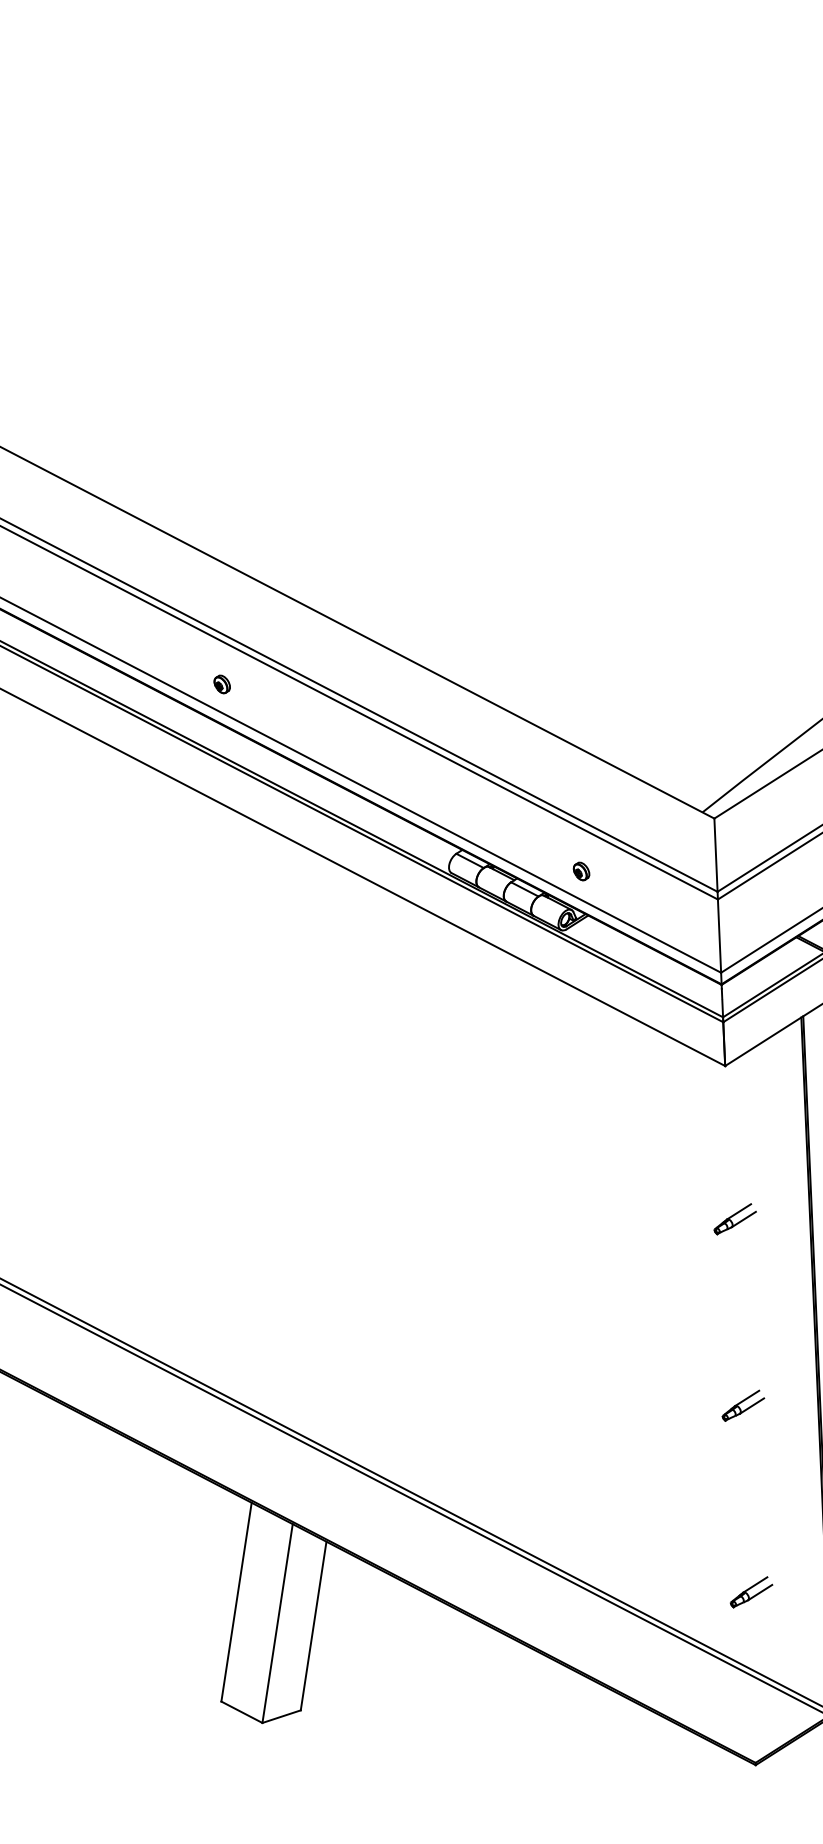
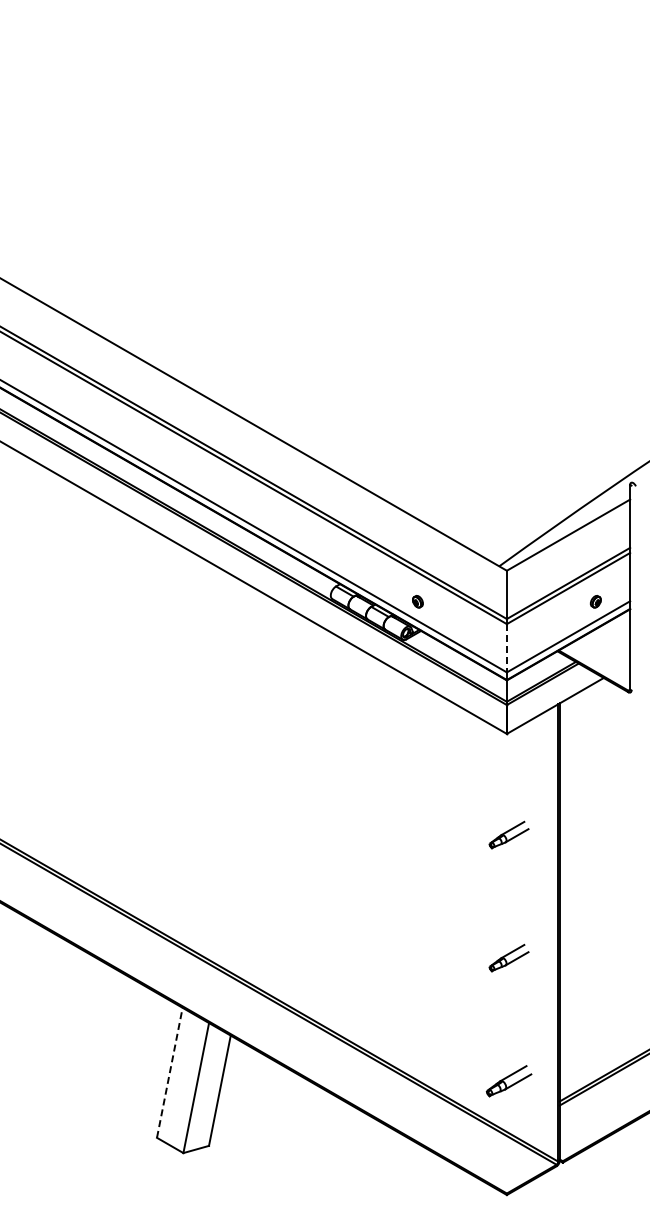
part: (221, 684) -> (186, 468), removed
line: (718, 936) -> (506, 648), solid -> dashed
part: (734, 1218) -> (508, 834), size x1.4
part: (742, 1404) -> (508, 957), size x1.4
part: (750, 1591) -> (508, 1080), size x1.6
line: (236, 1601) -> (169, 1072), solid -> dashed

